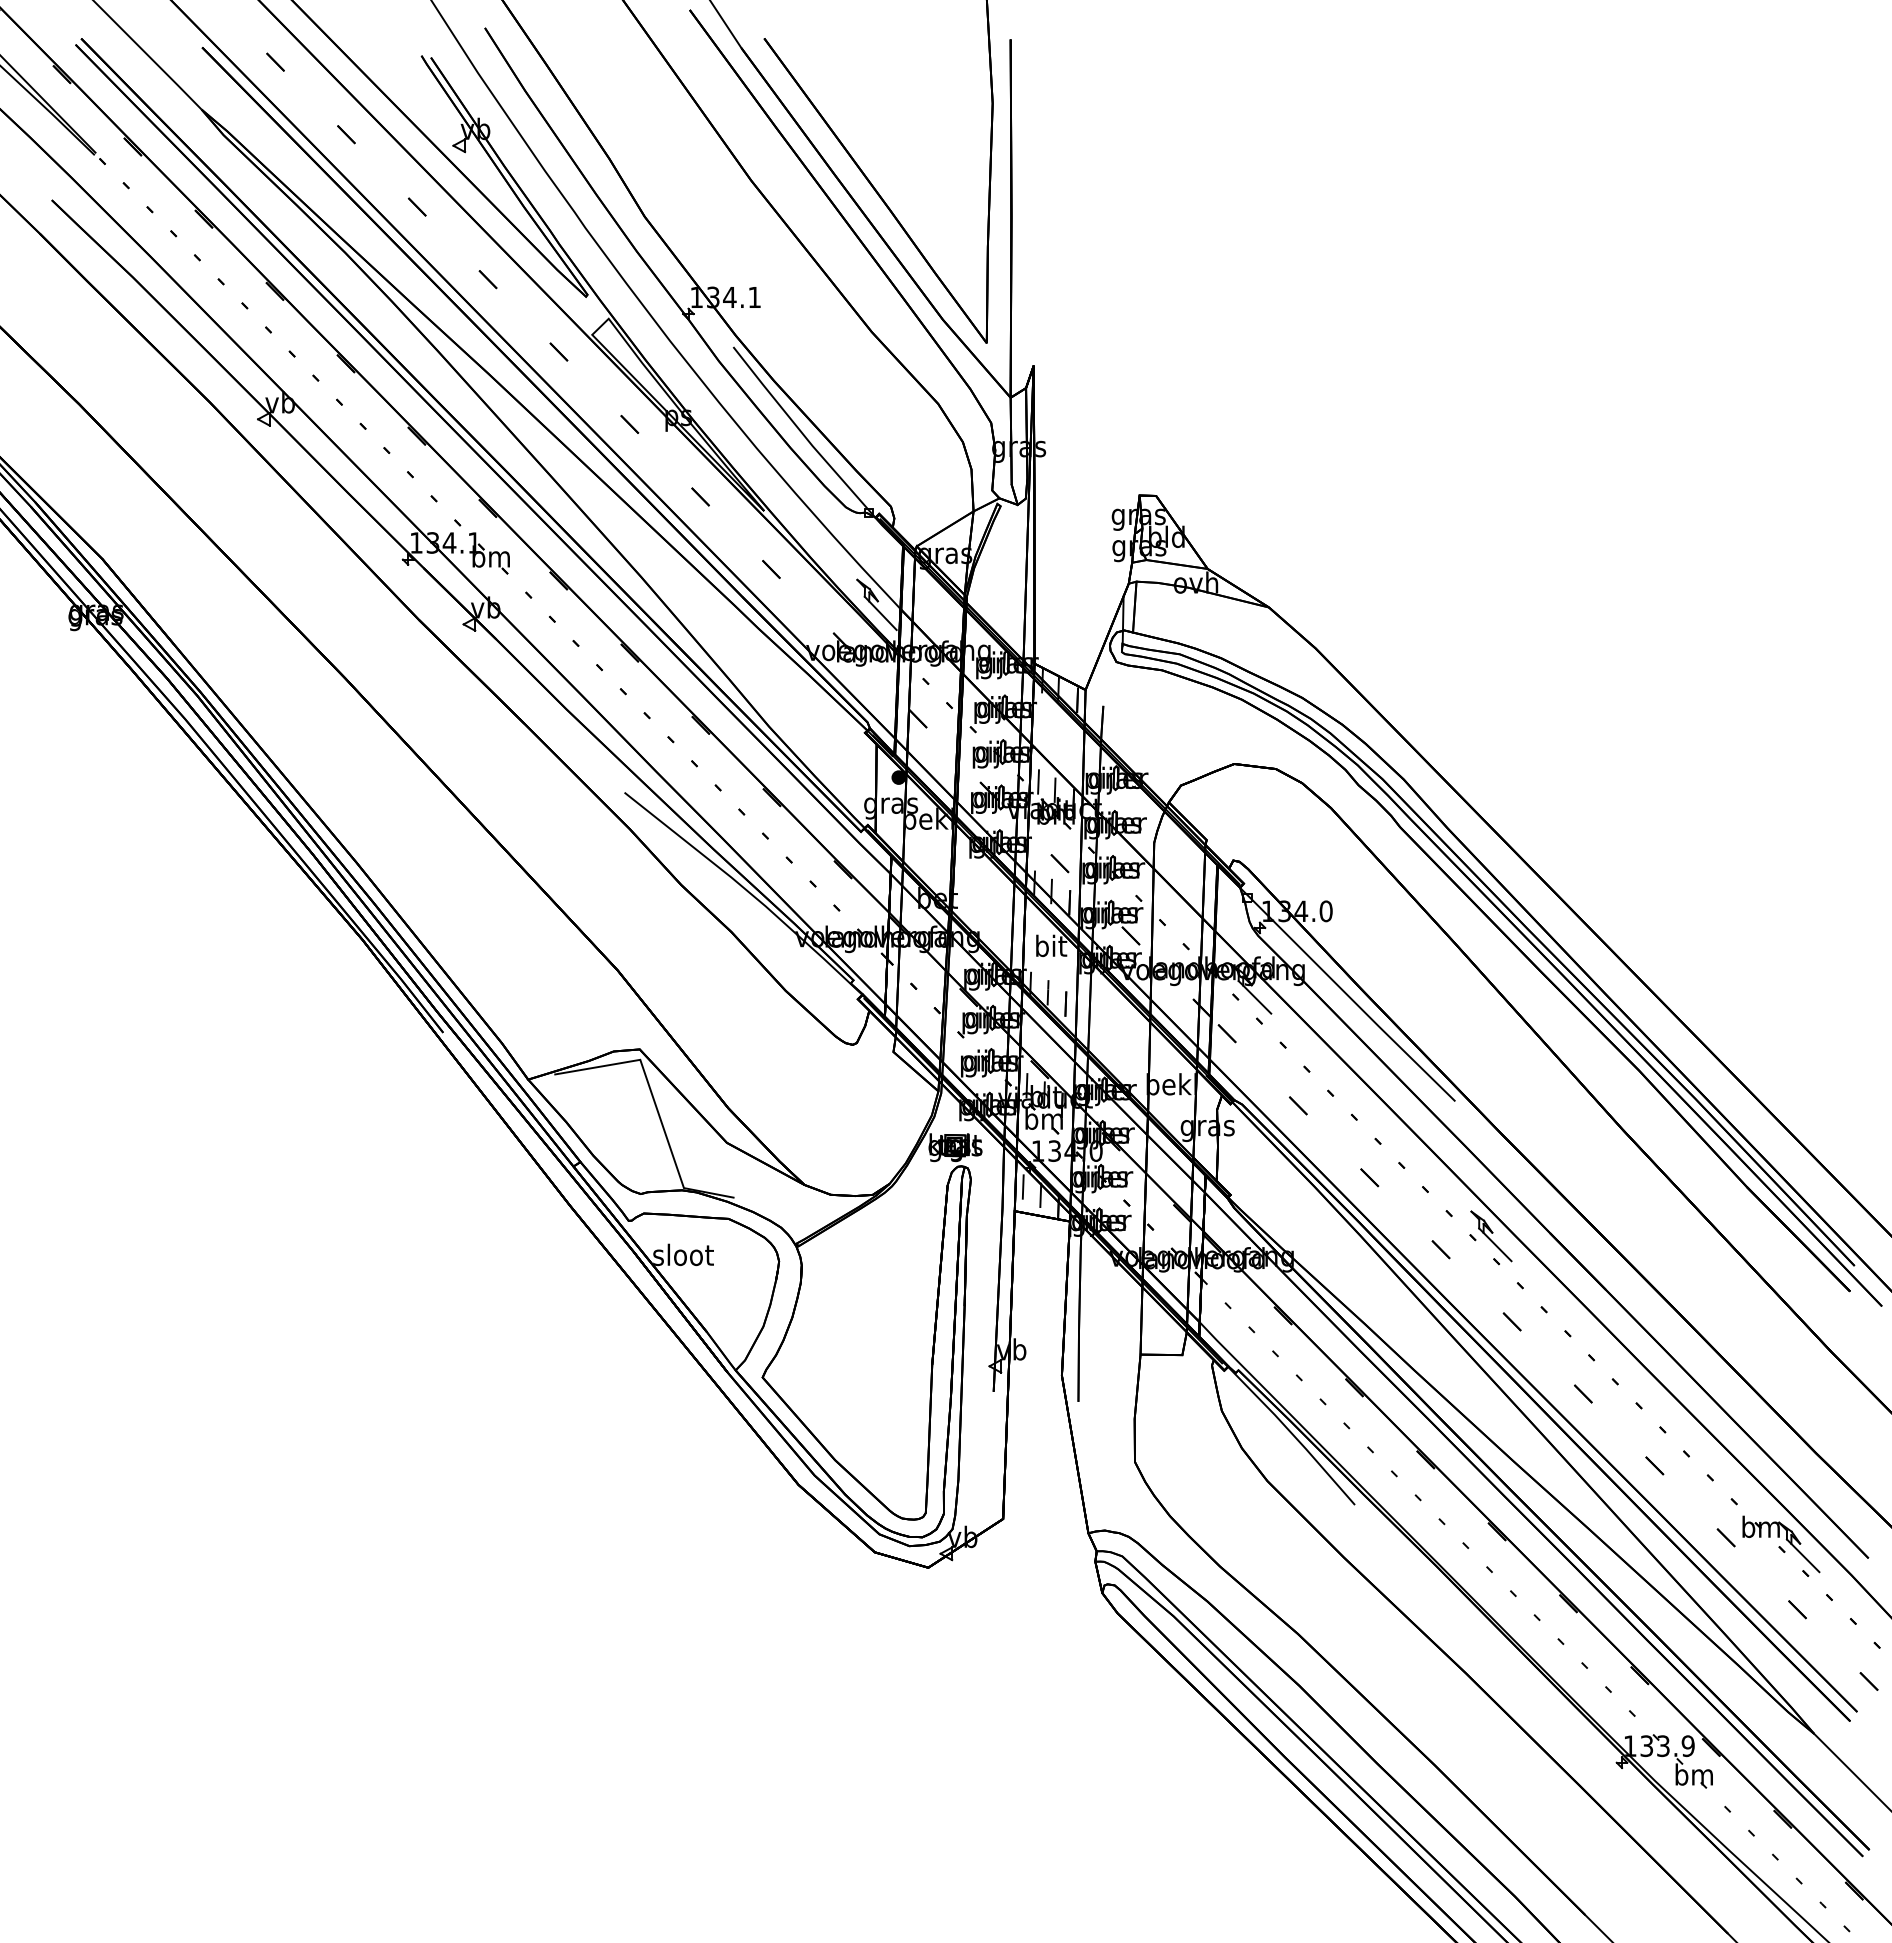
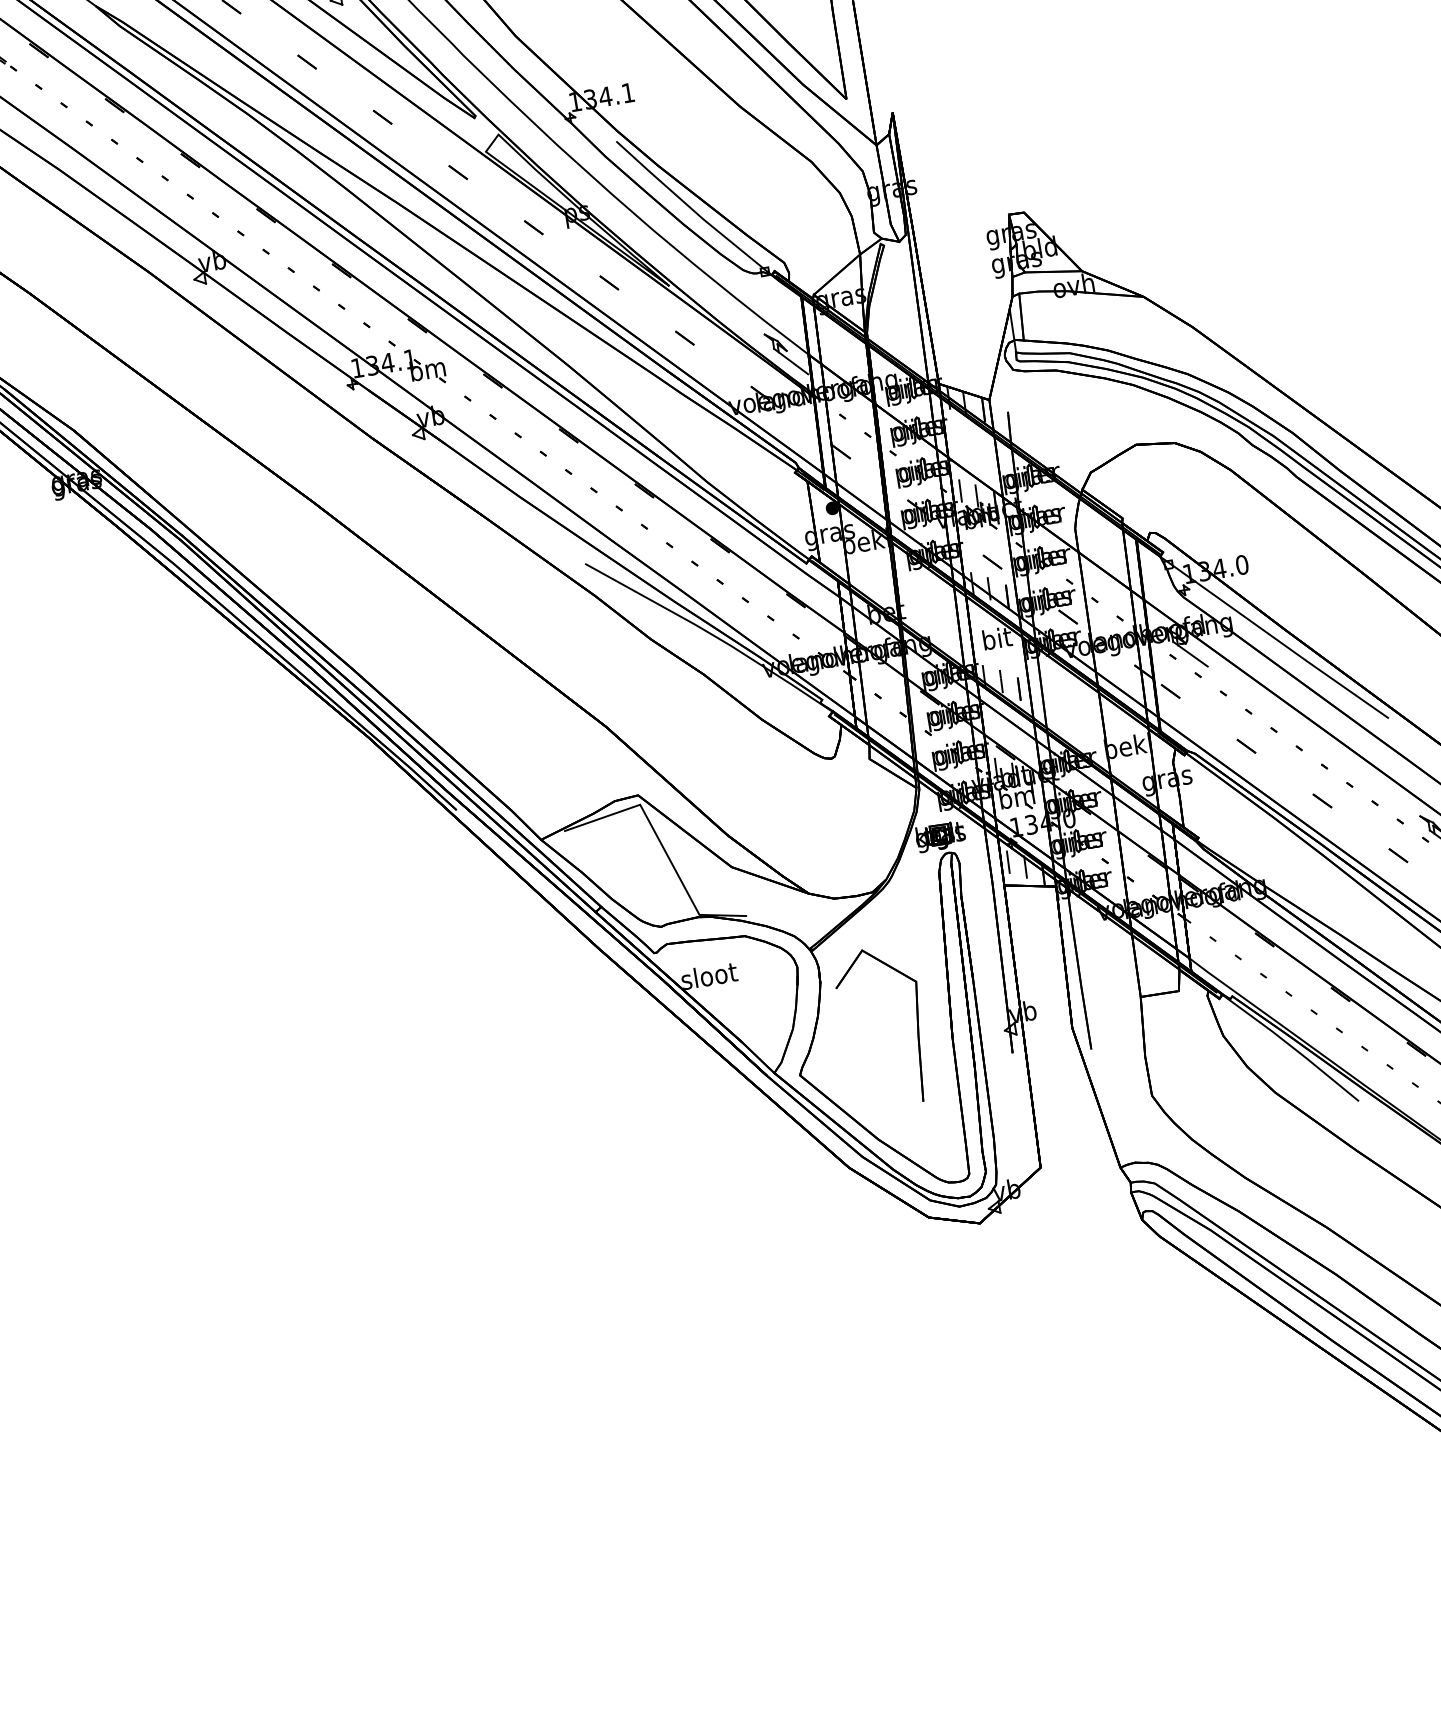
part: (896, 1343) -> (916, 1024), added

